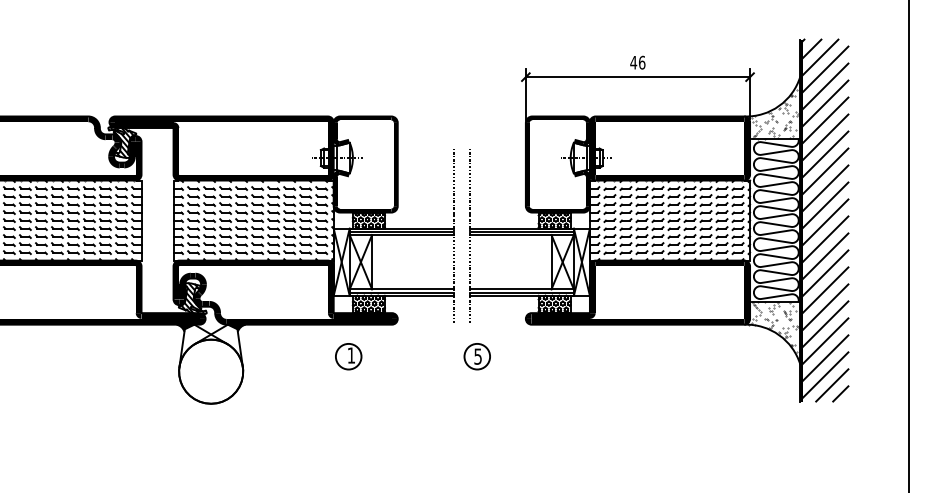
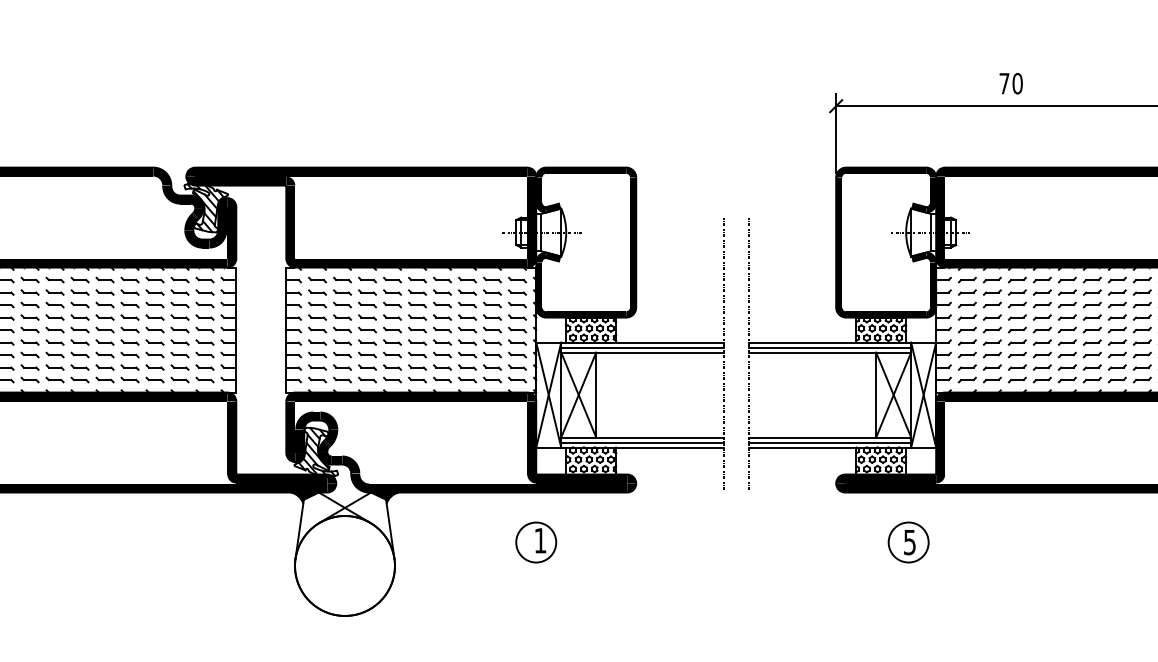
text: (637, 62) -> (1010, 83), 46 -> 70
part: (348, 356) -> (535, 542), moved
part: (476, 356) -> (907, 542), moved

